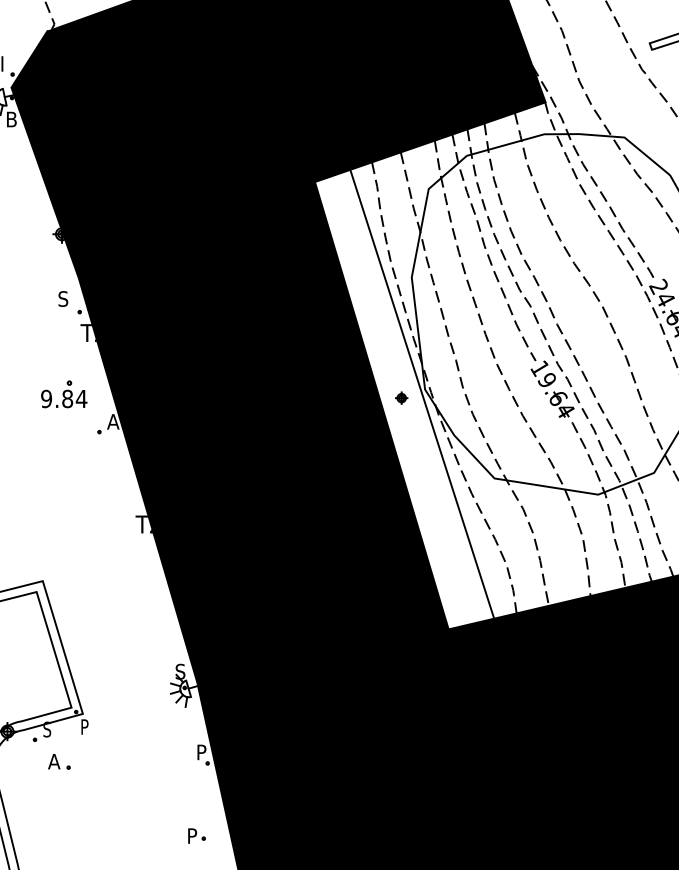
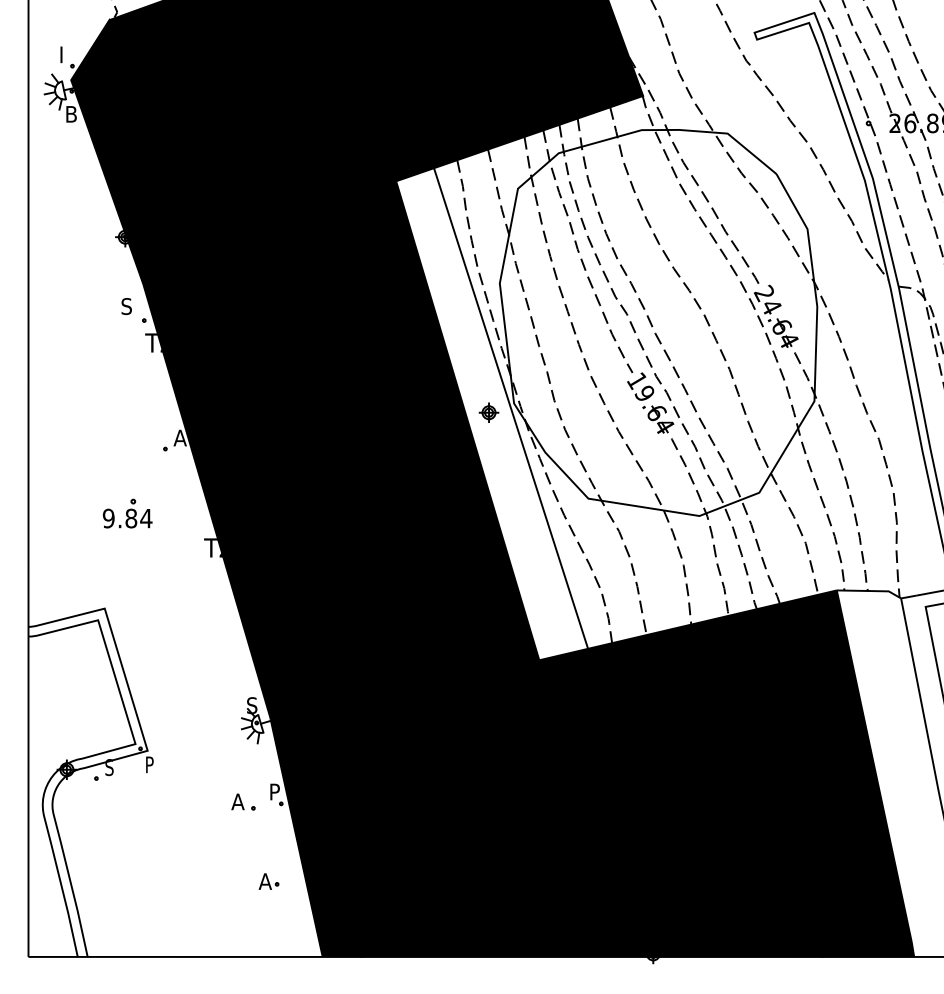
part: (64, 394) -> (127, 513), moved
part: (401, 397) -> (488, 412), size x1.43
part: (59, 761) -> (243, 801), moved
text: (191, 835) -> (264, 881), P -> A

